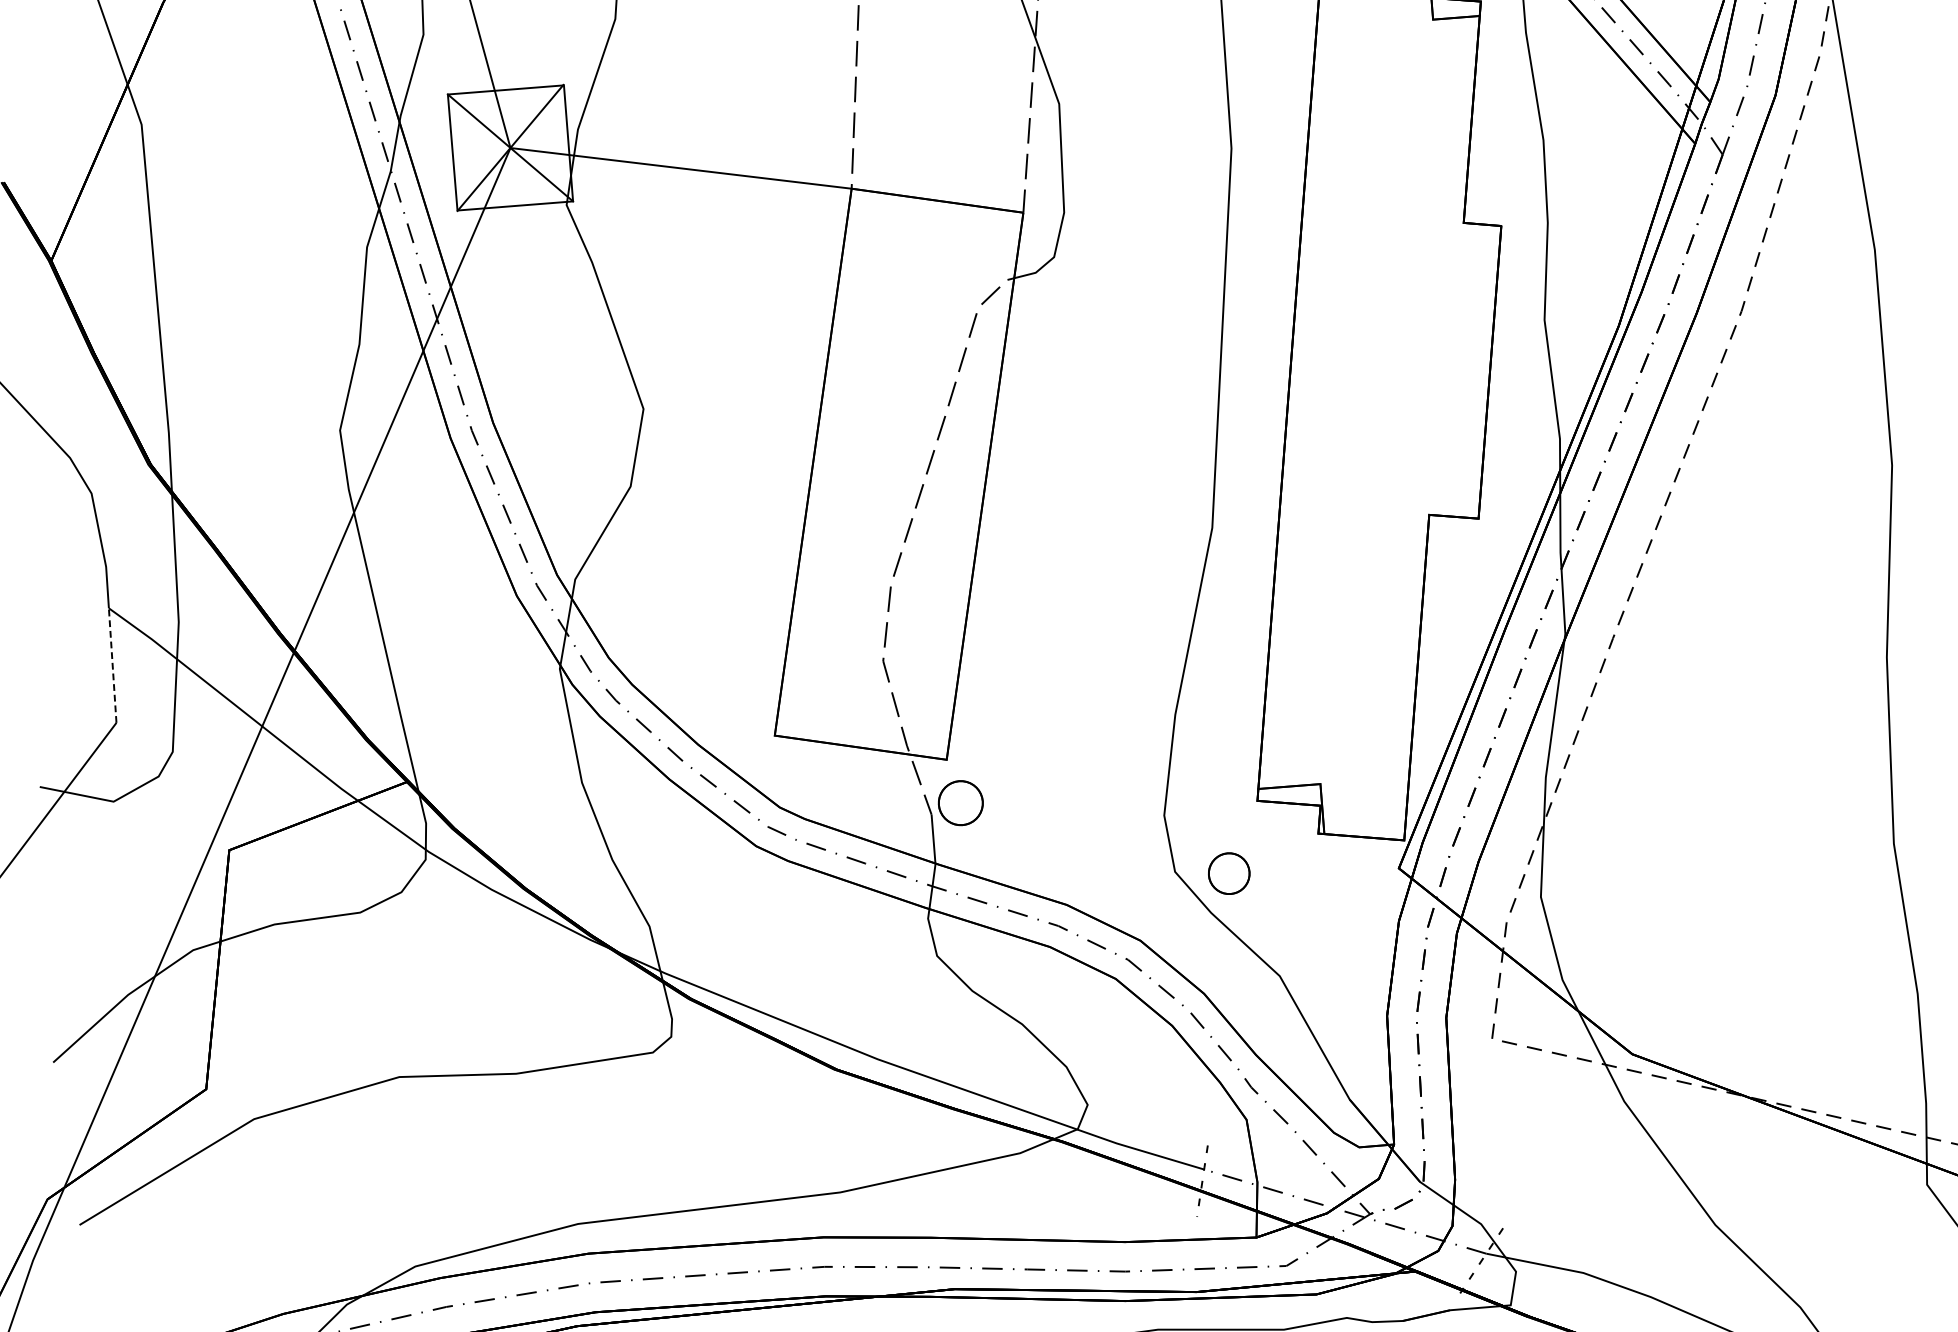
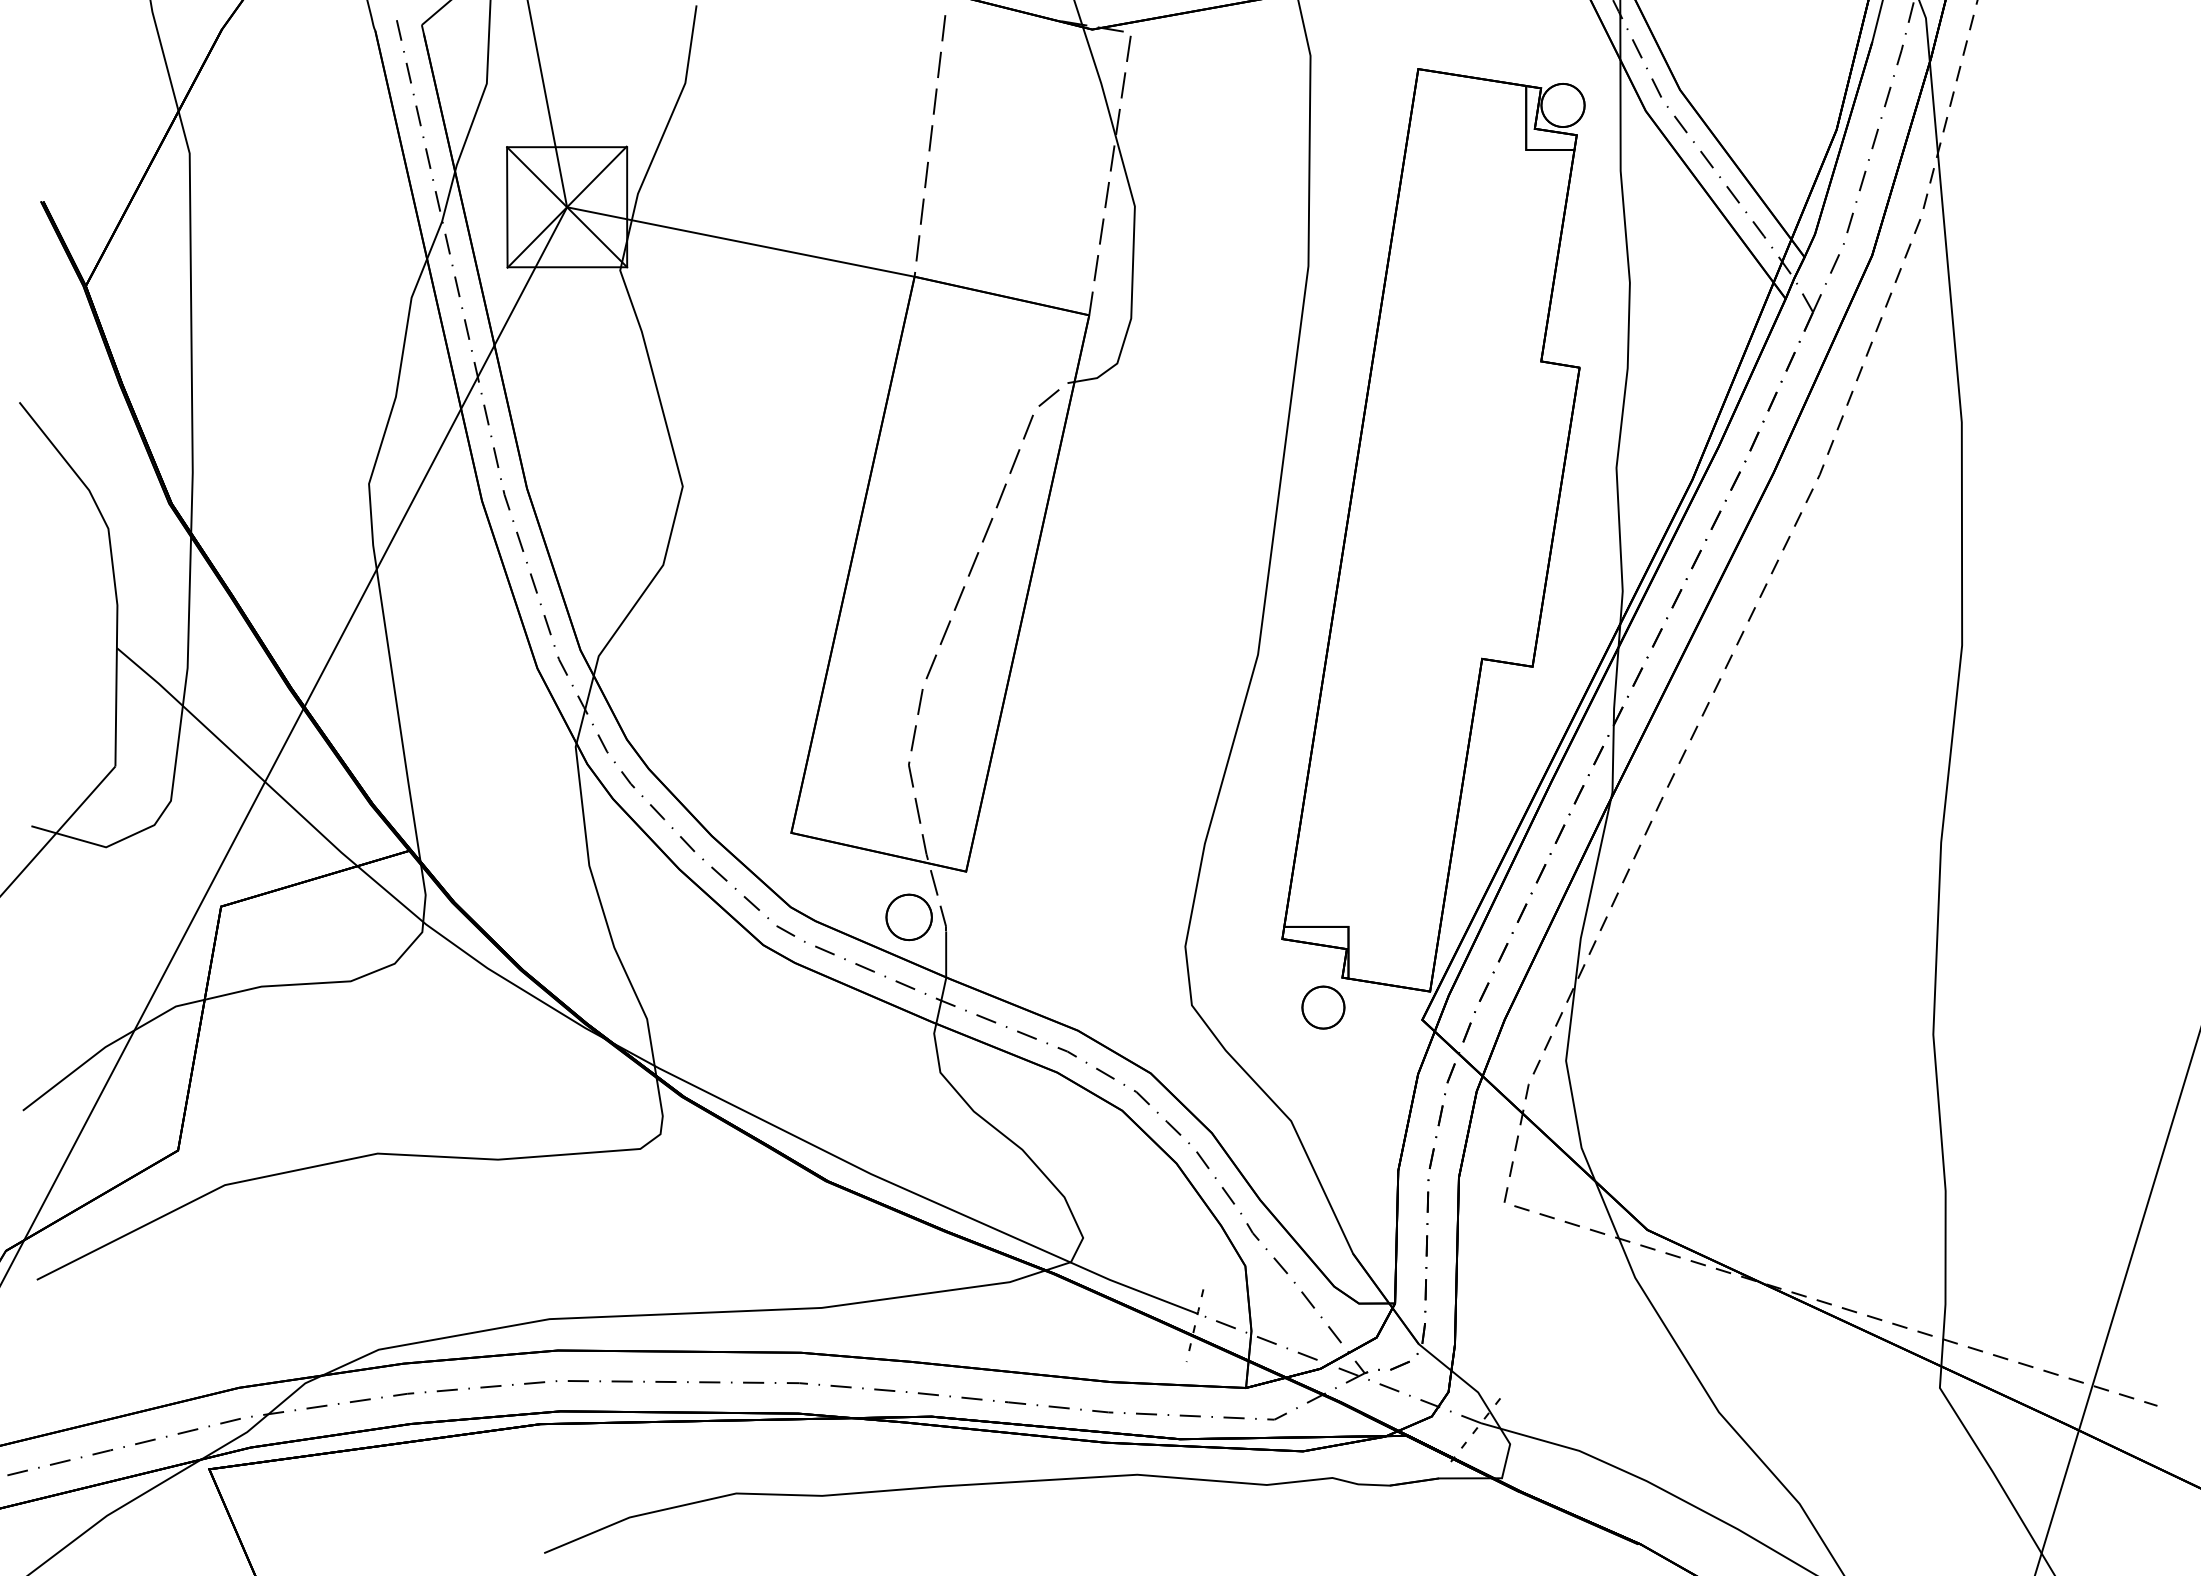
line: (112, 664) -> (116, 706), dashed -> solid
part: (960, 803) -> (908, 917), moved
part: (1229, 873) -> (1323, 1007), moved

